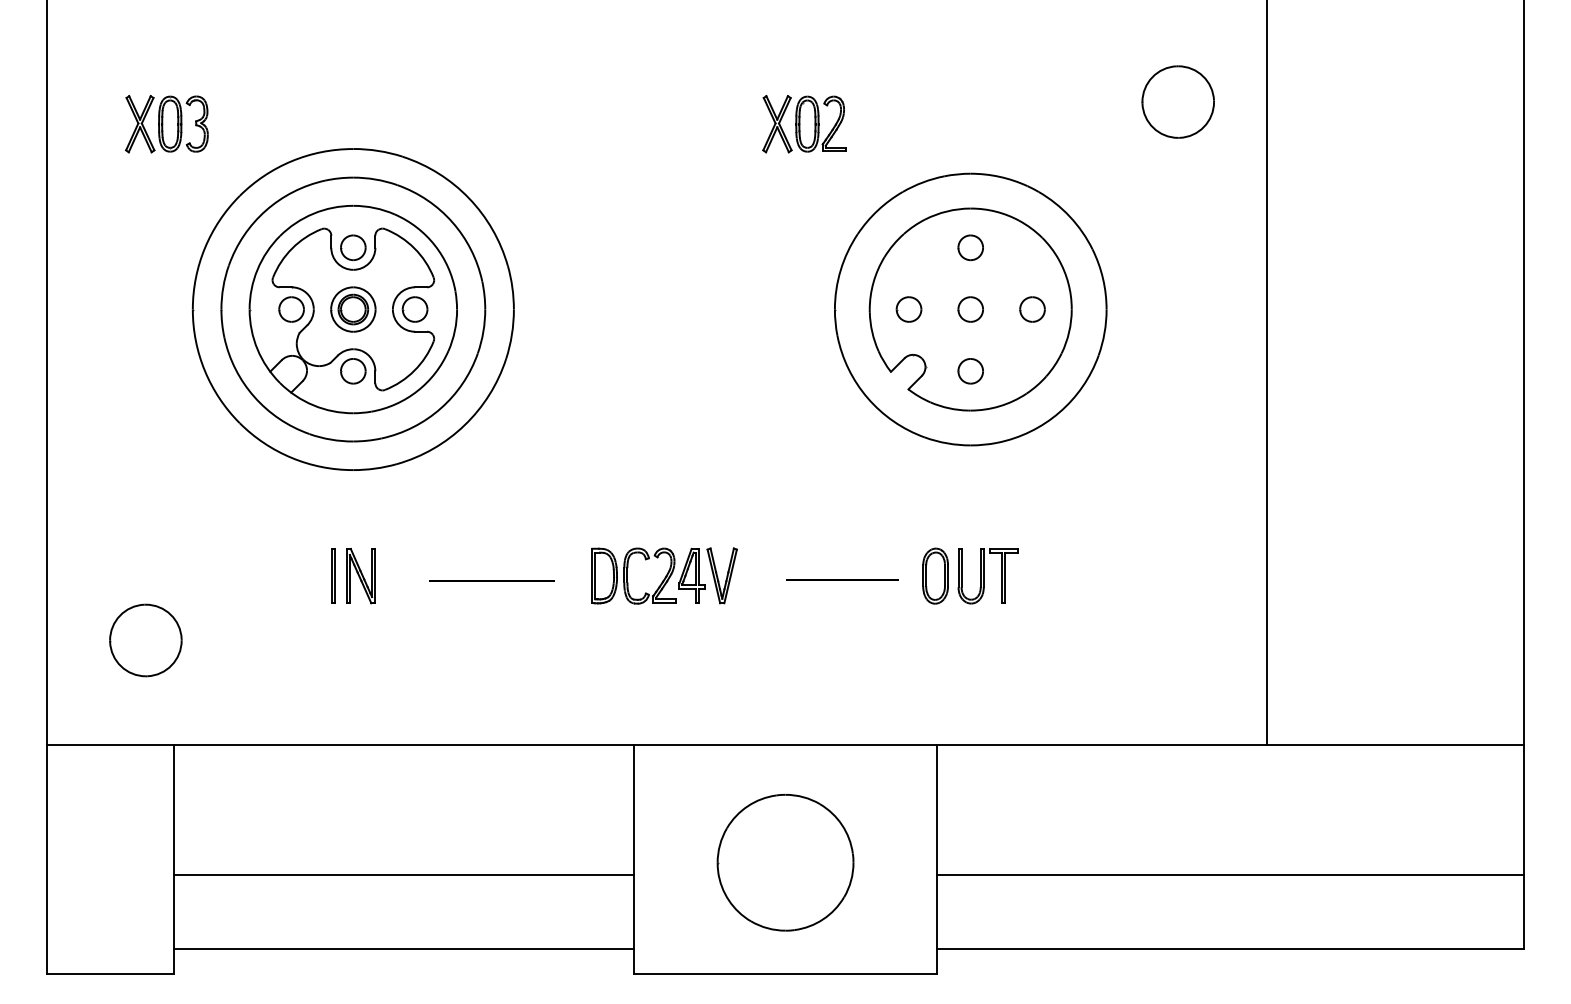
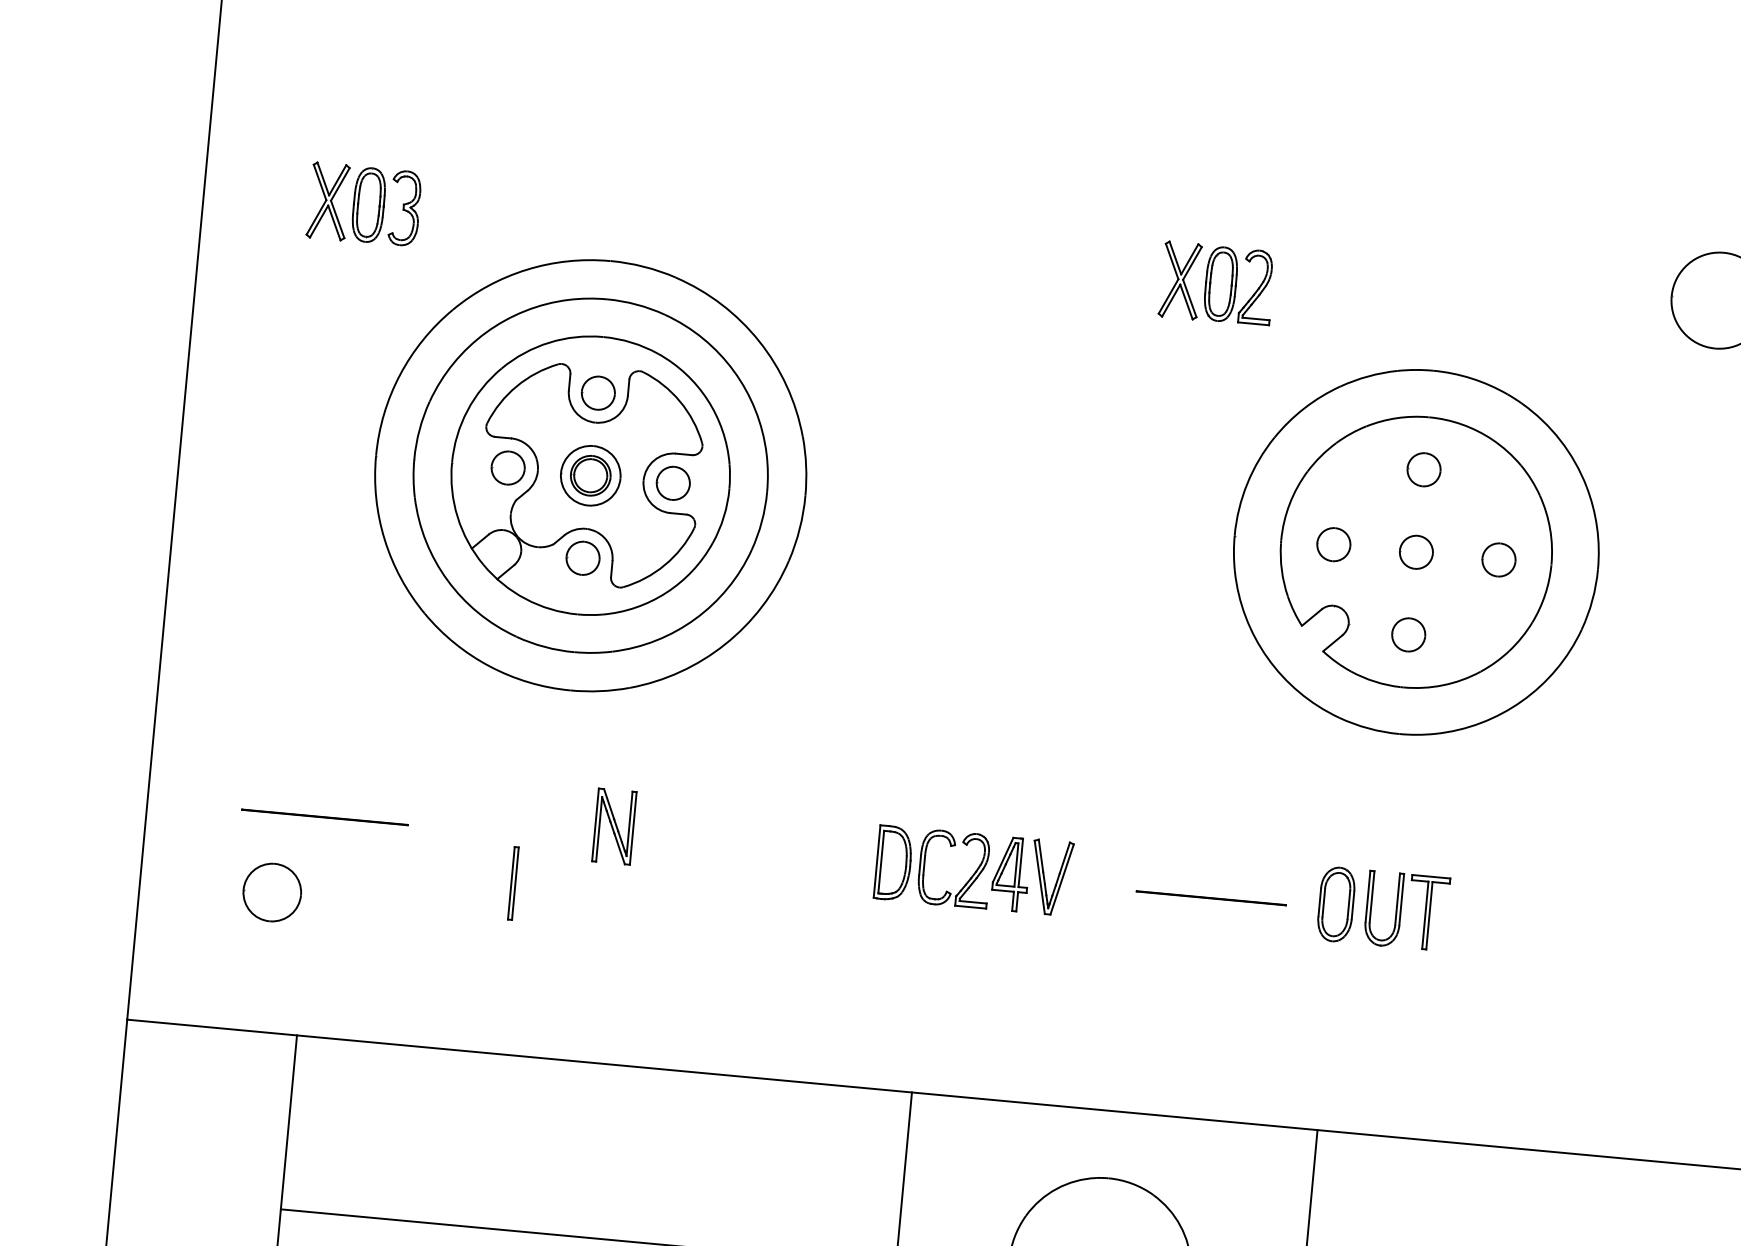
line: (332, 575) -> (512, 882), moved
part: (360, 576) -> (613, 827), moved
line: (491, 580) -> (324, 816), moved
part: (145, 640) -> (271, 892), size x0.6

